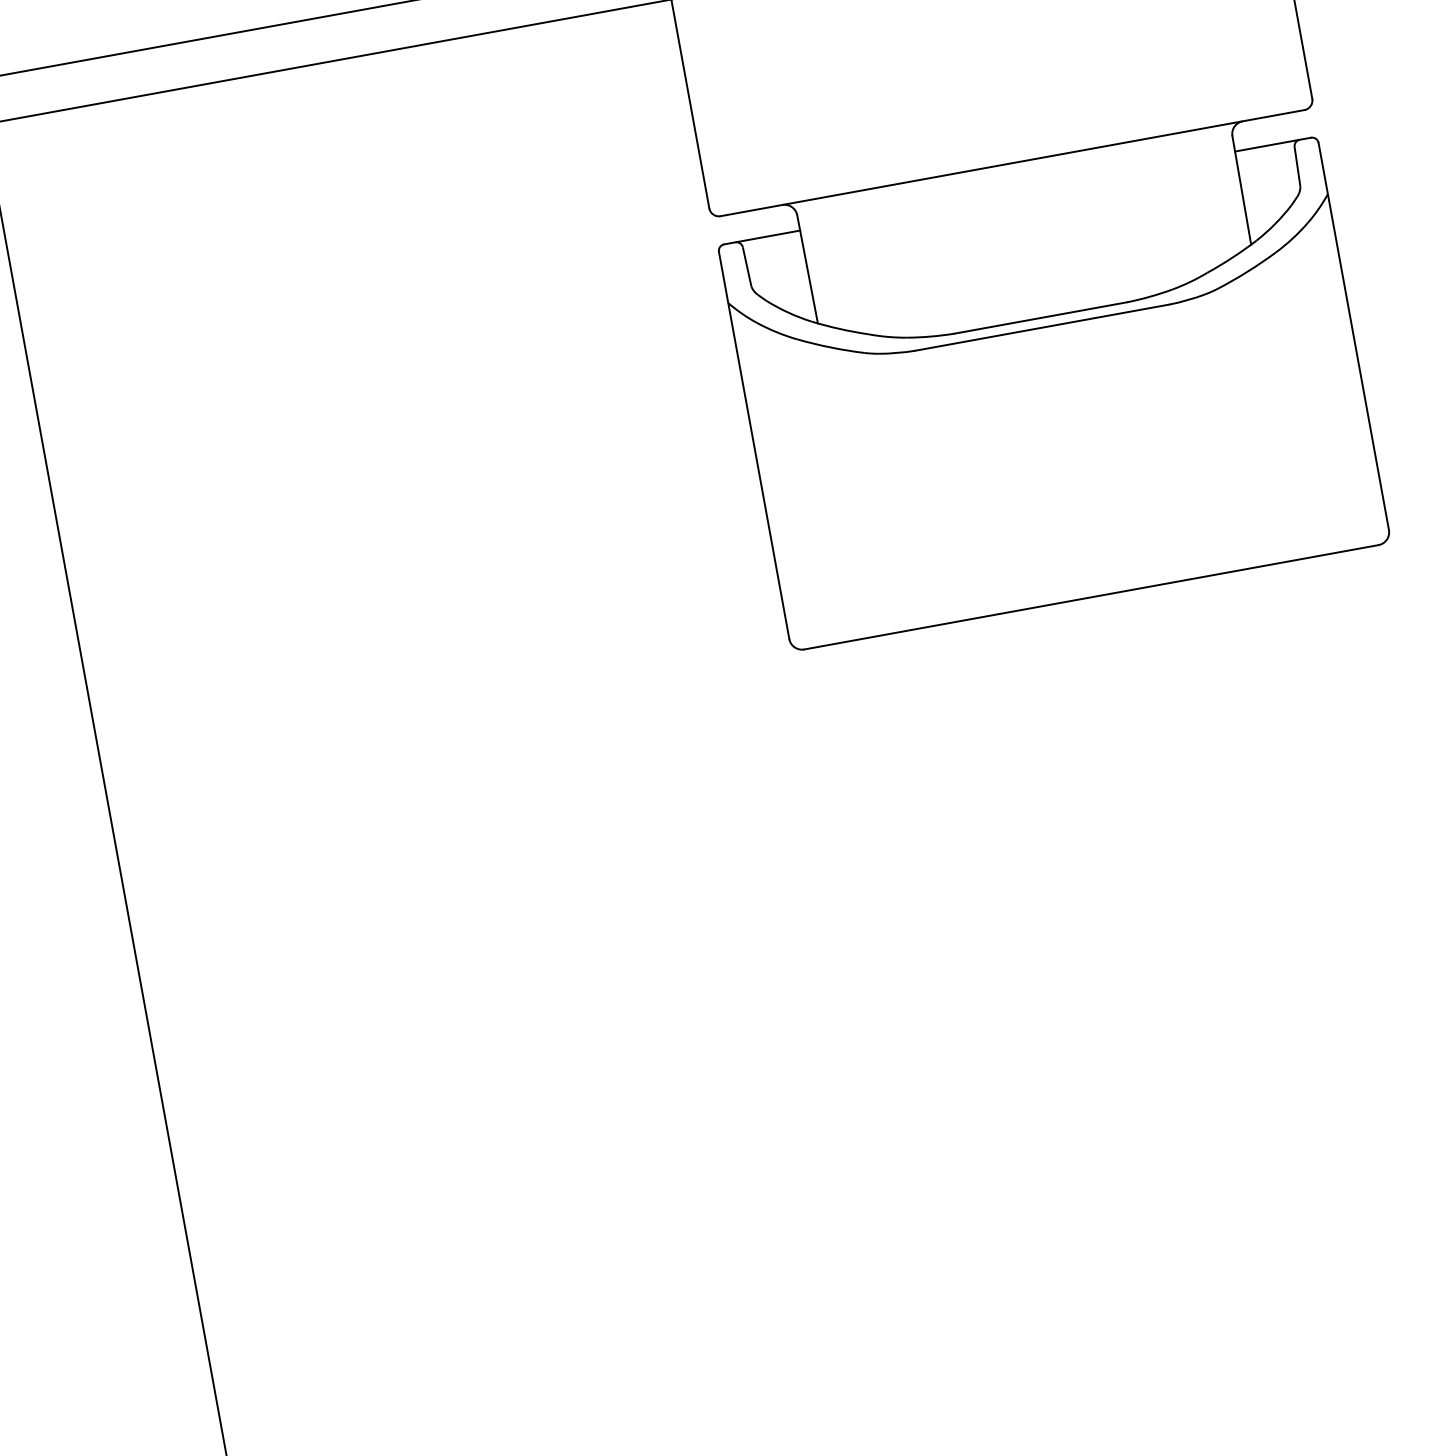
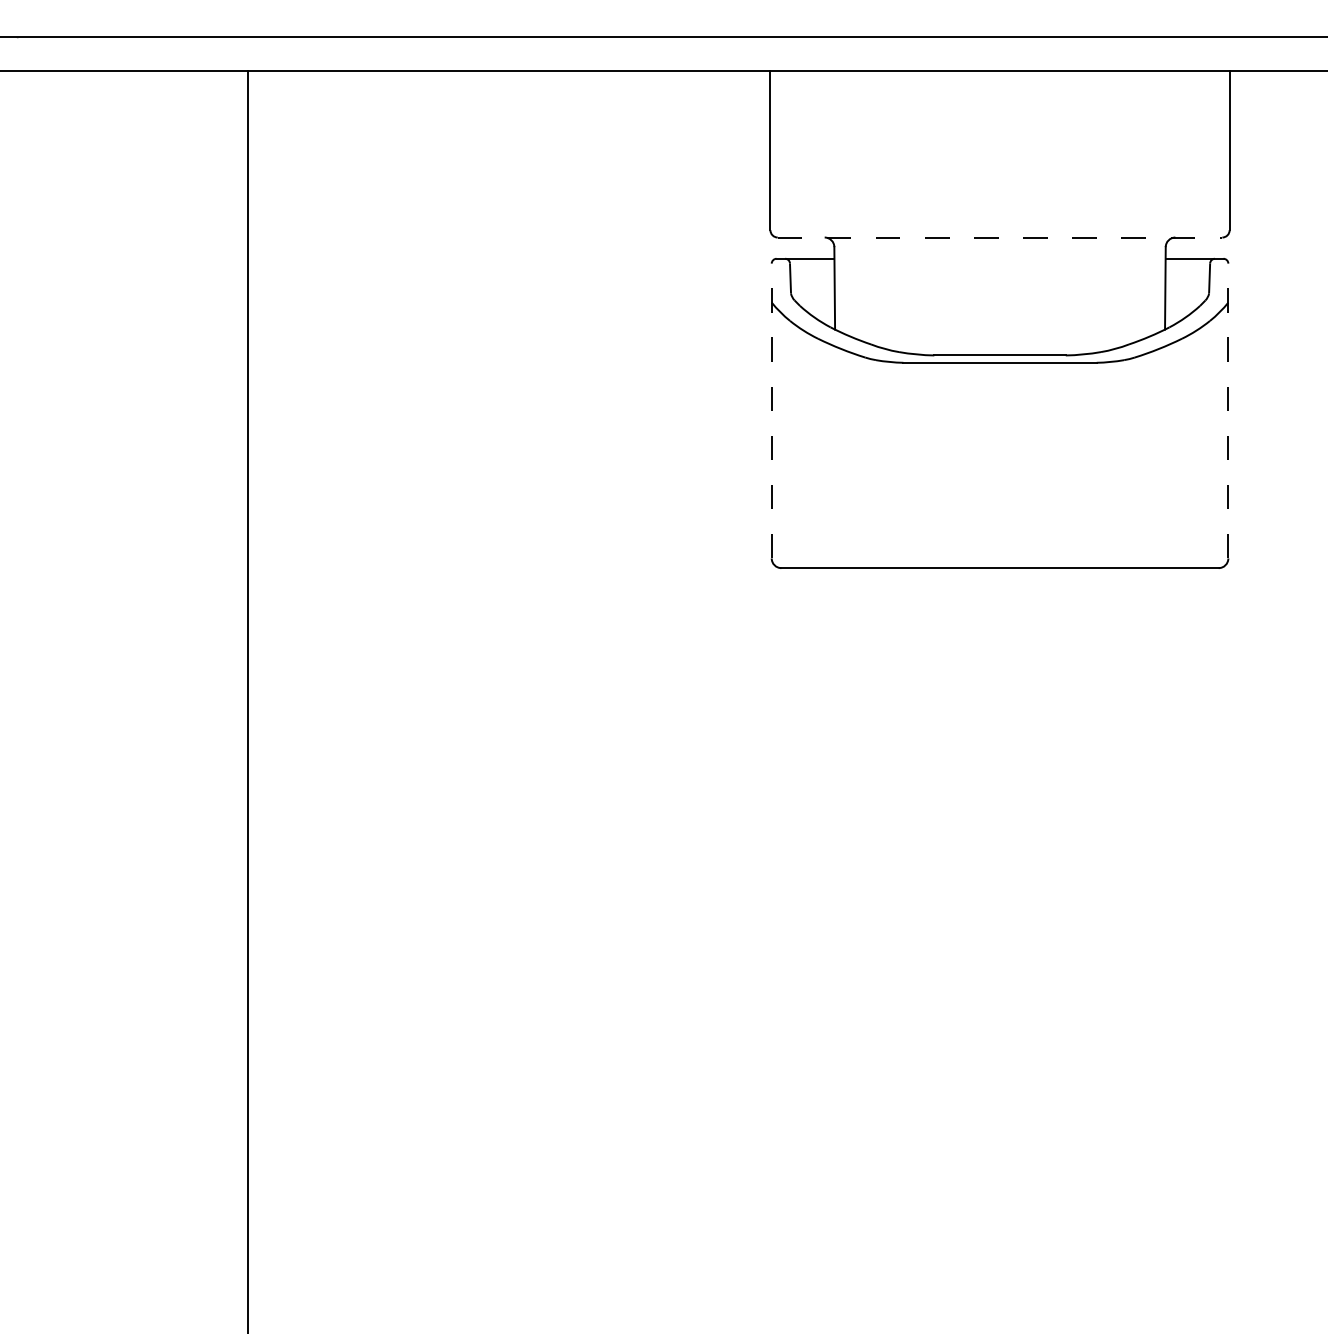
line: (1013, 162) -> (1000, 237), solid -> dashed
line: (1353, 335) -> (1228, 410), solid -> dashed
line: (753, 444) -> (771, 410), solid -> dashed

